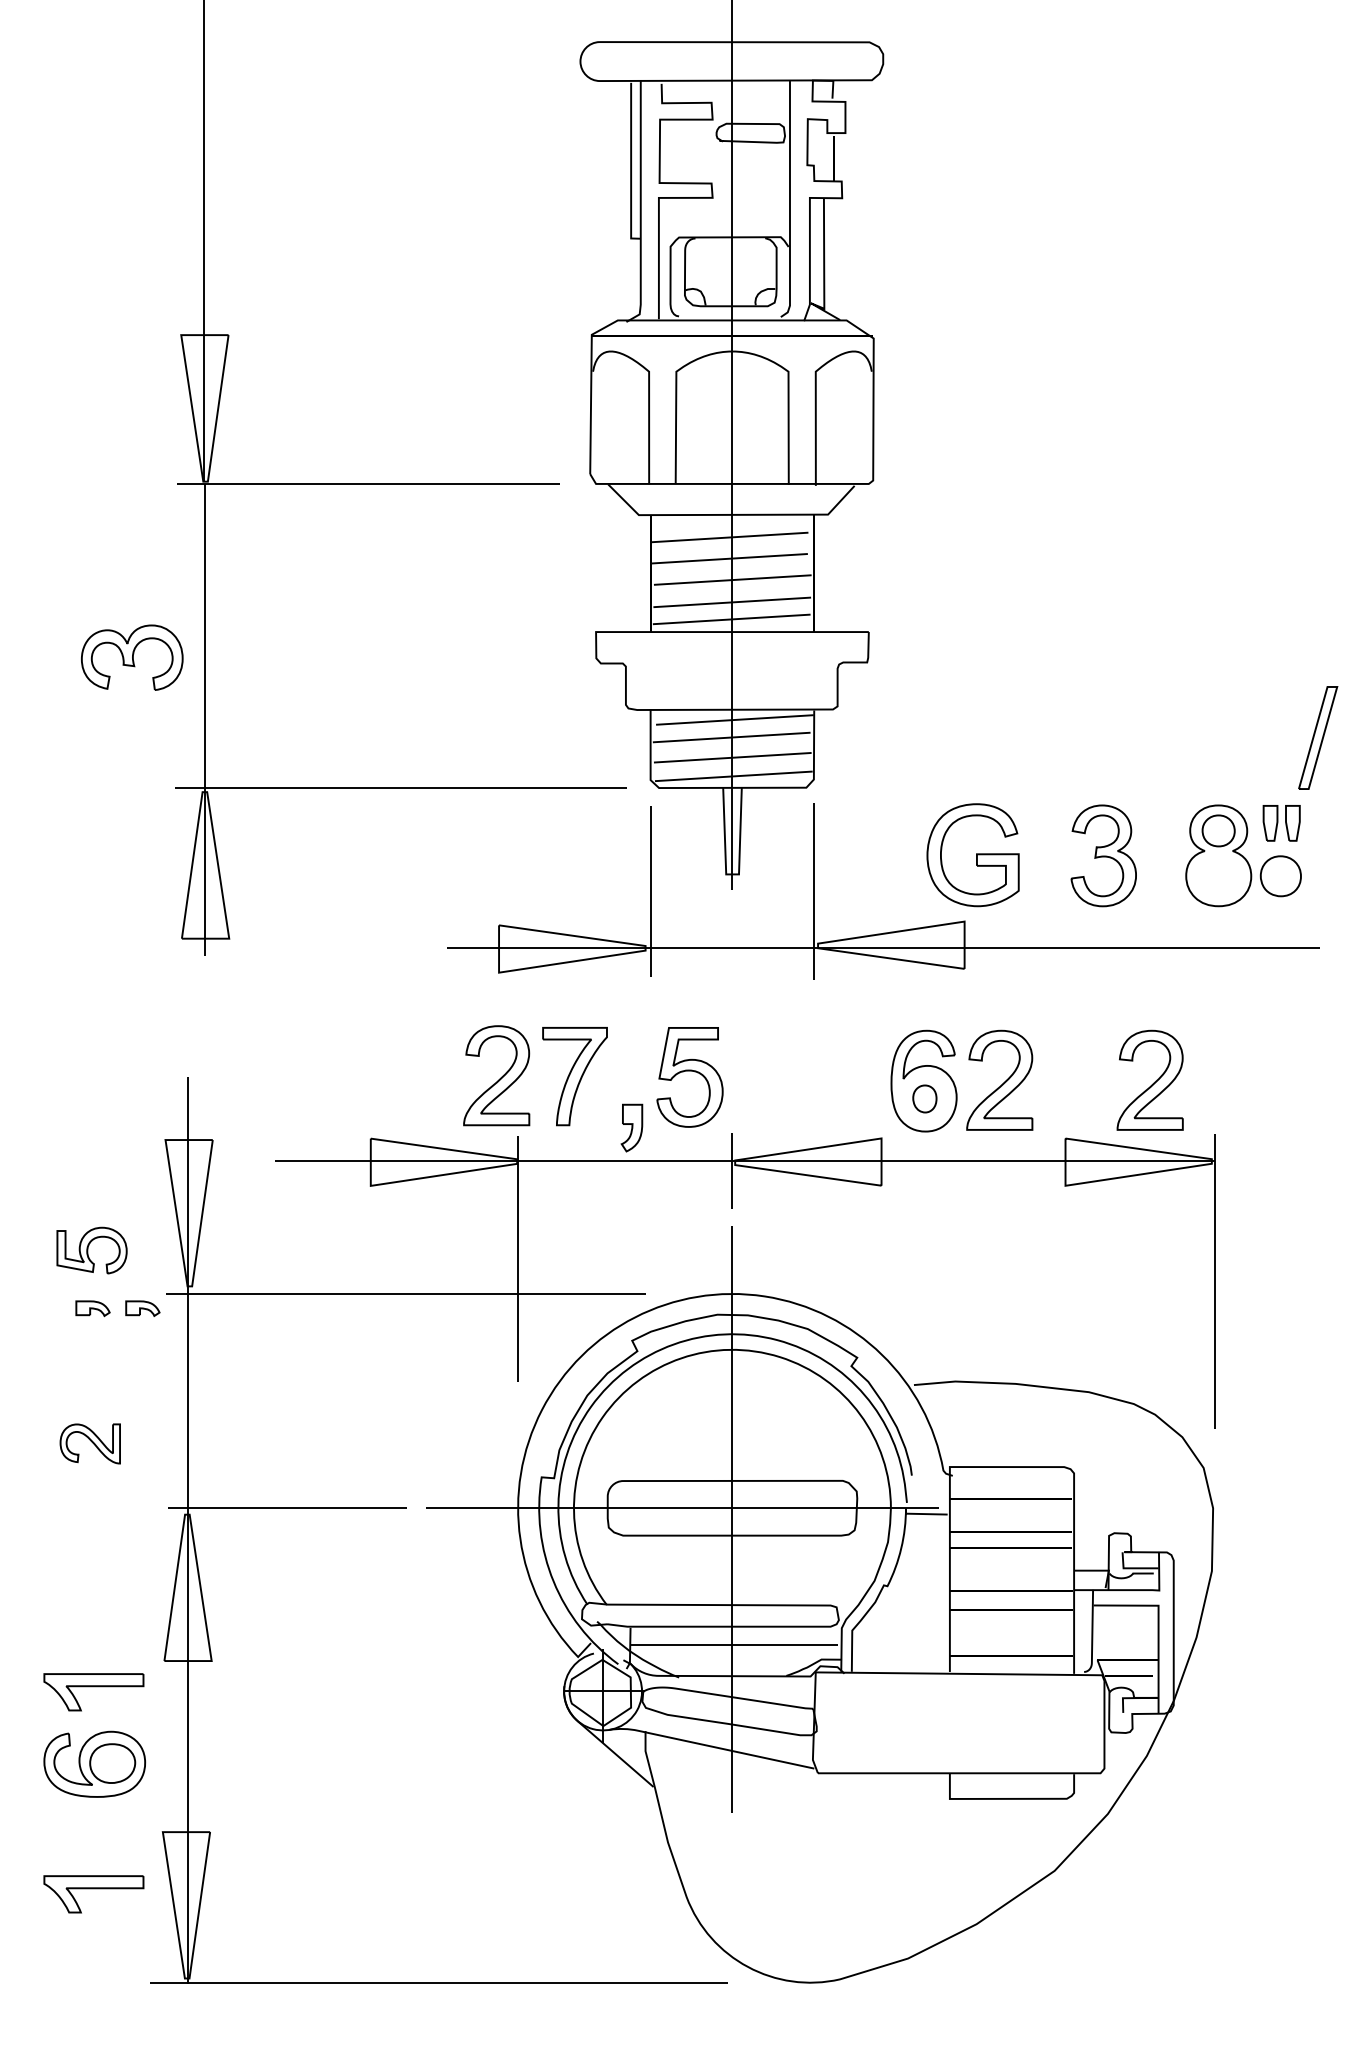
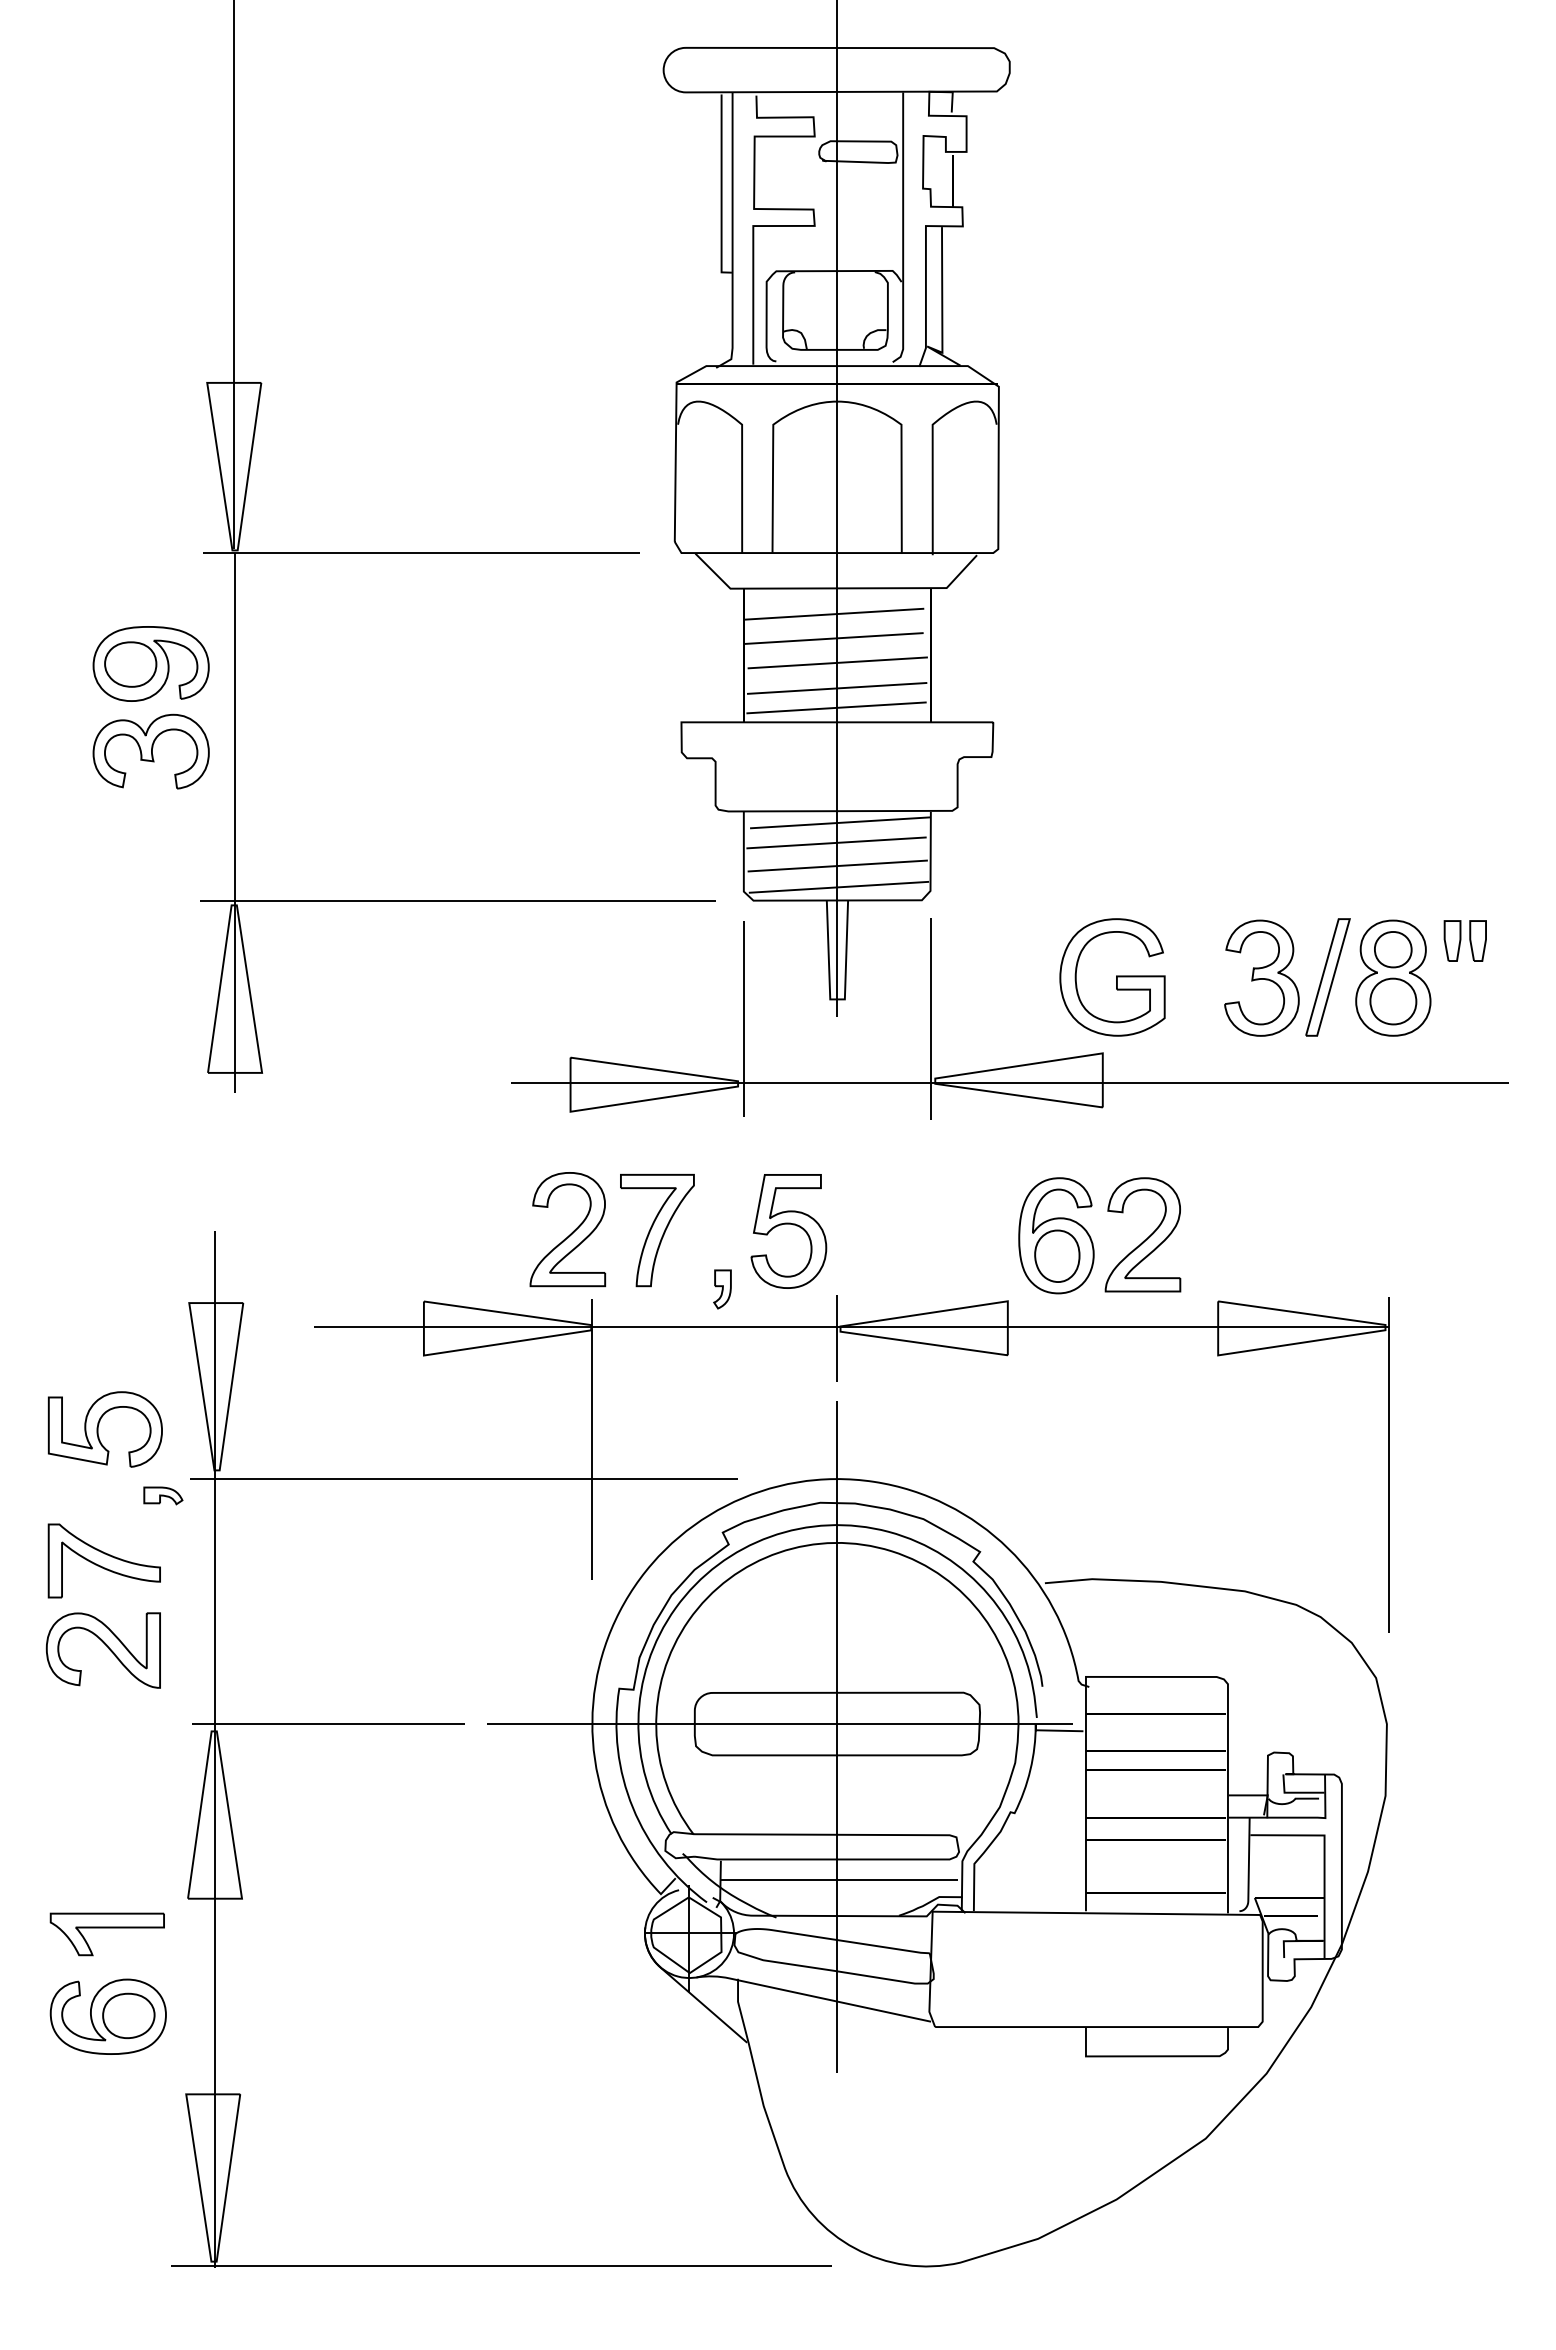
part: (131, 580) -> (150, 663), added
part: (1317, 738) -> (1327, 977), moved
part: (1280, 876) -> (1393, 1001), moved
part: (1149, 1080) -> (1314, 1234), removed
part: (924, 1098) -> (1057, 1255), size x1.67
part: (631, 1128) -> (722, 1289), size x0.71
part: (91, 1250) -> (104, 1429), size x1.43
part: (93, 1308) -> (106, 1495), removed
part: (90, 1365) -> (103, 1560), added
part: (89, 1443) -> (102, 1650), size x1.67
part: (93, 1894) -> (106, 2165), removed

